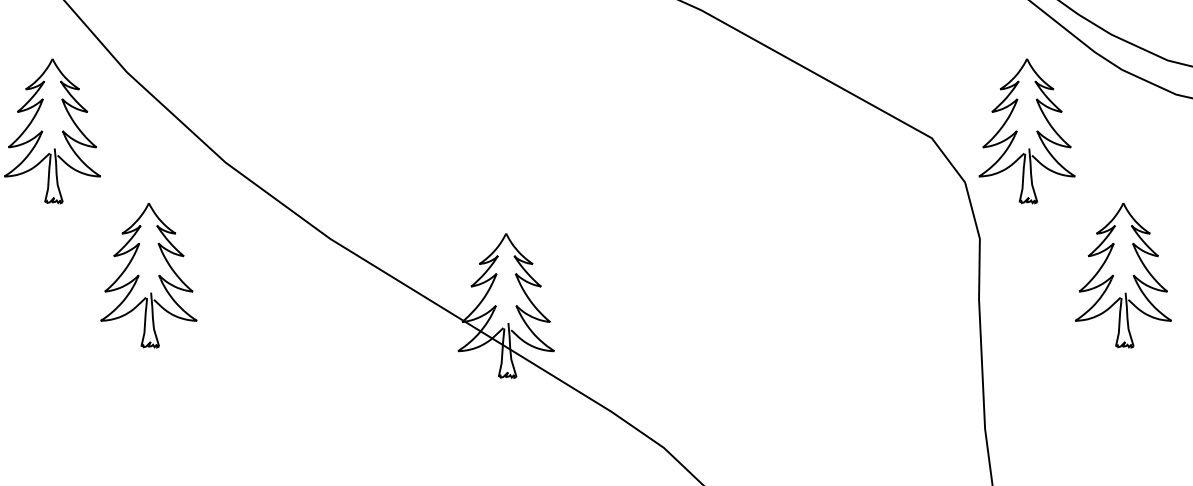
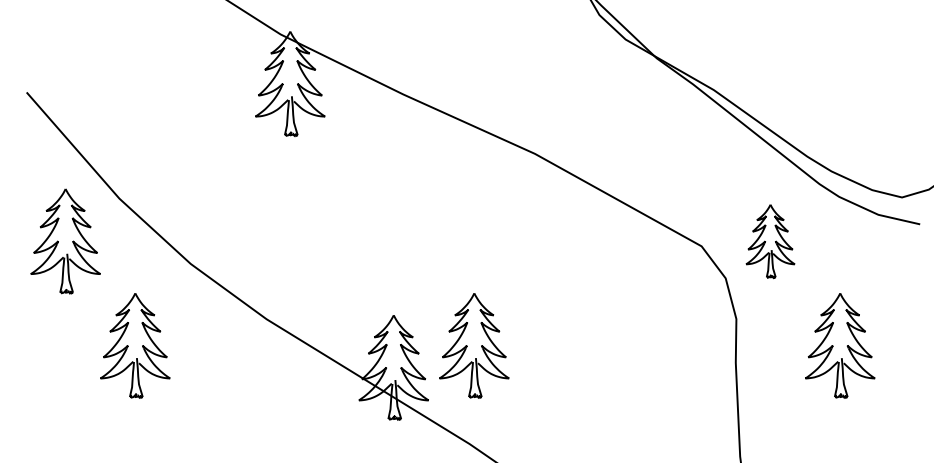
part: (1027, 131) -> (770, 241), size x0.7
part: (617, 275) -> (474, 345), added

